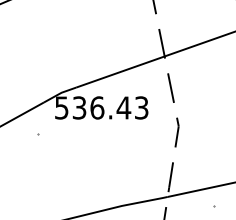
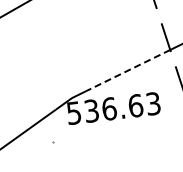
line: (120, 72) -> (128, 71), solid -> dashed
text: (123, 107) -> (135, 105), 536.43 -> 536.63

